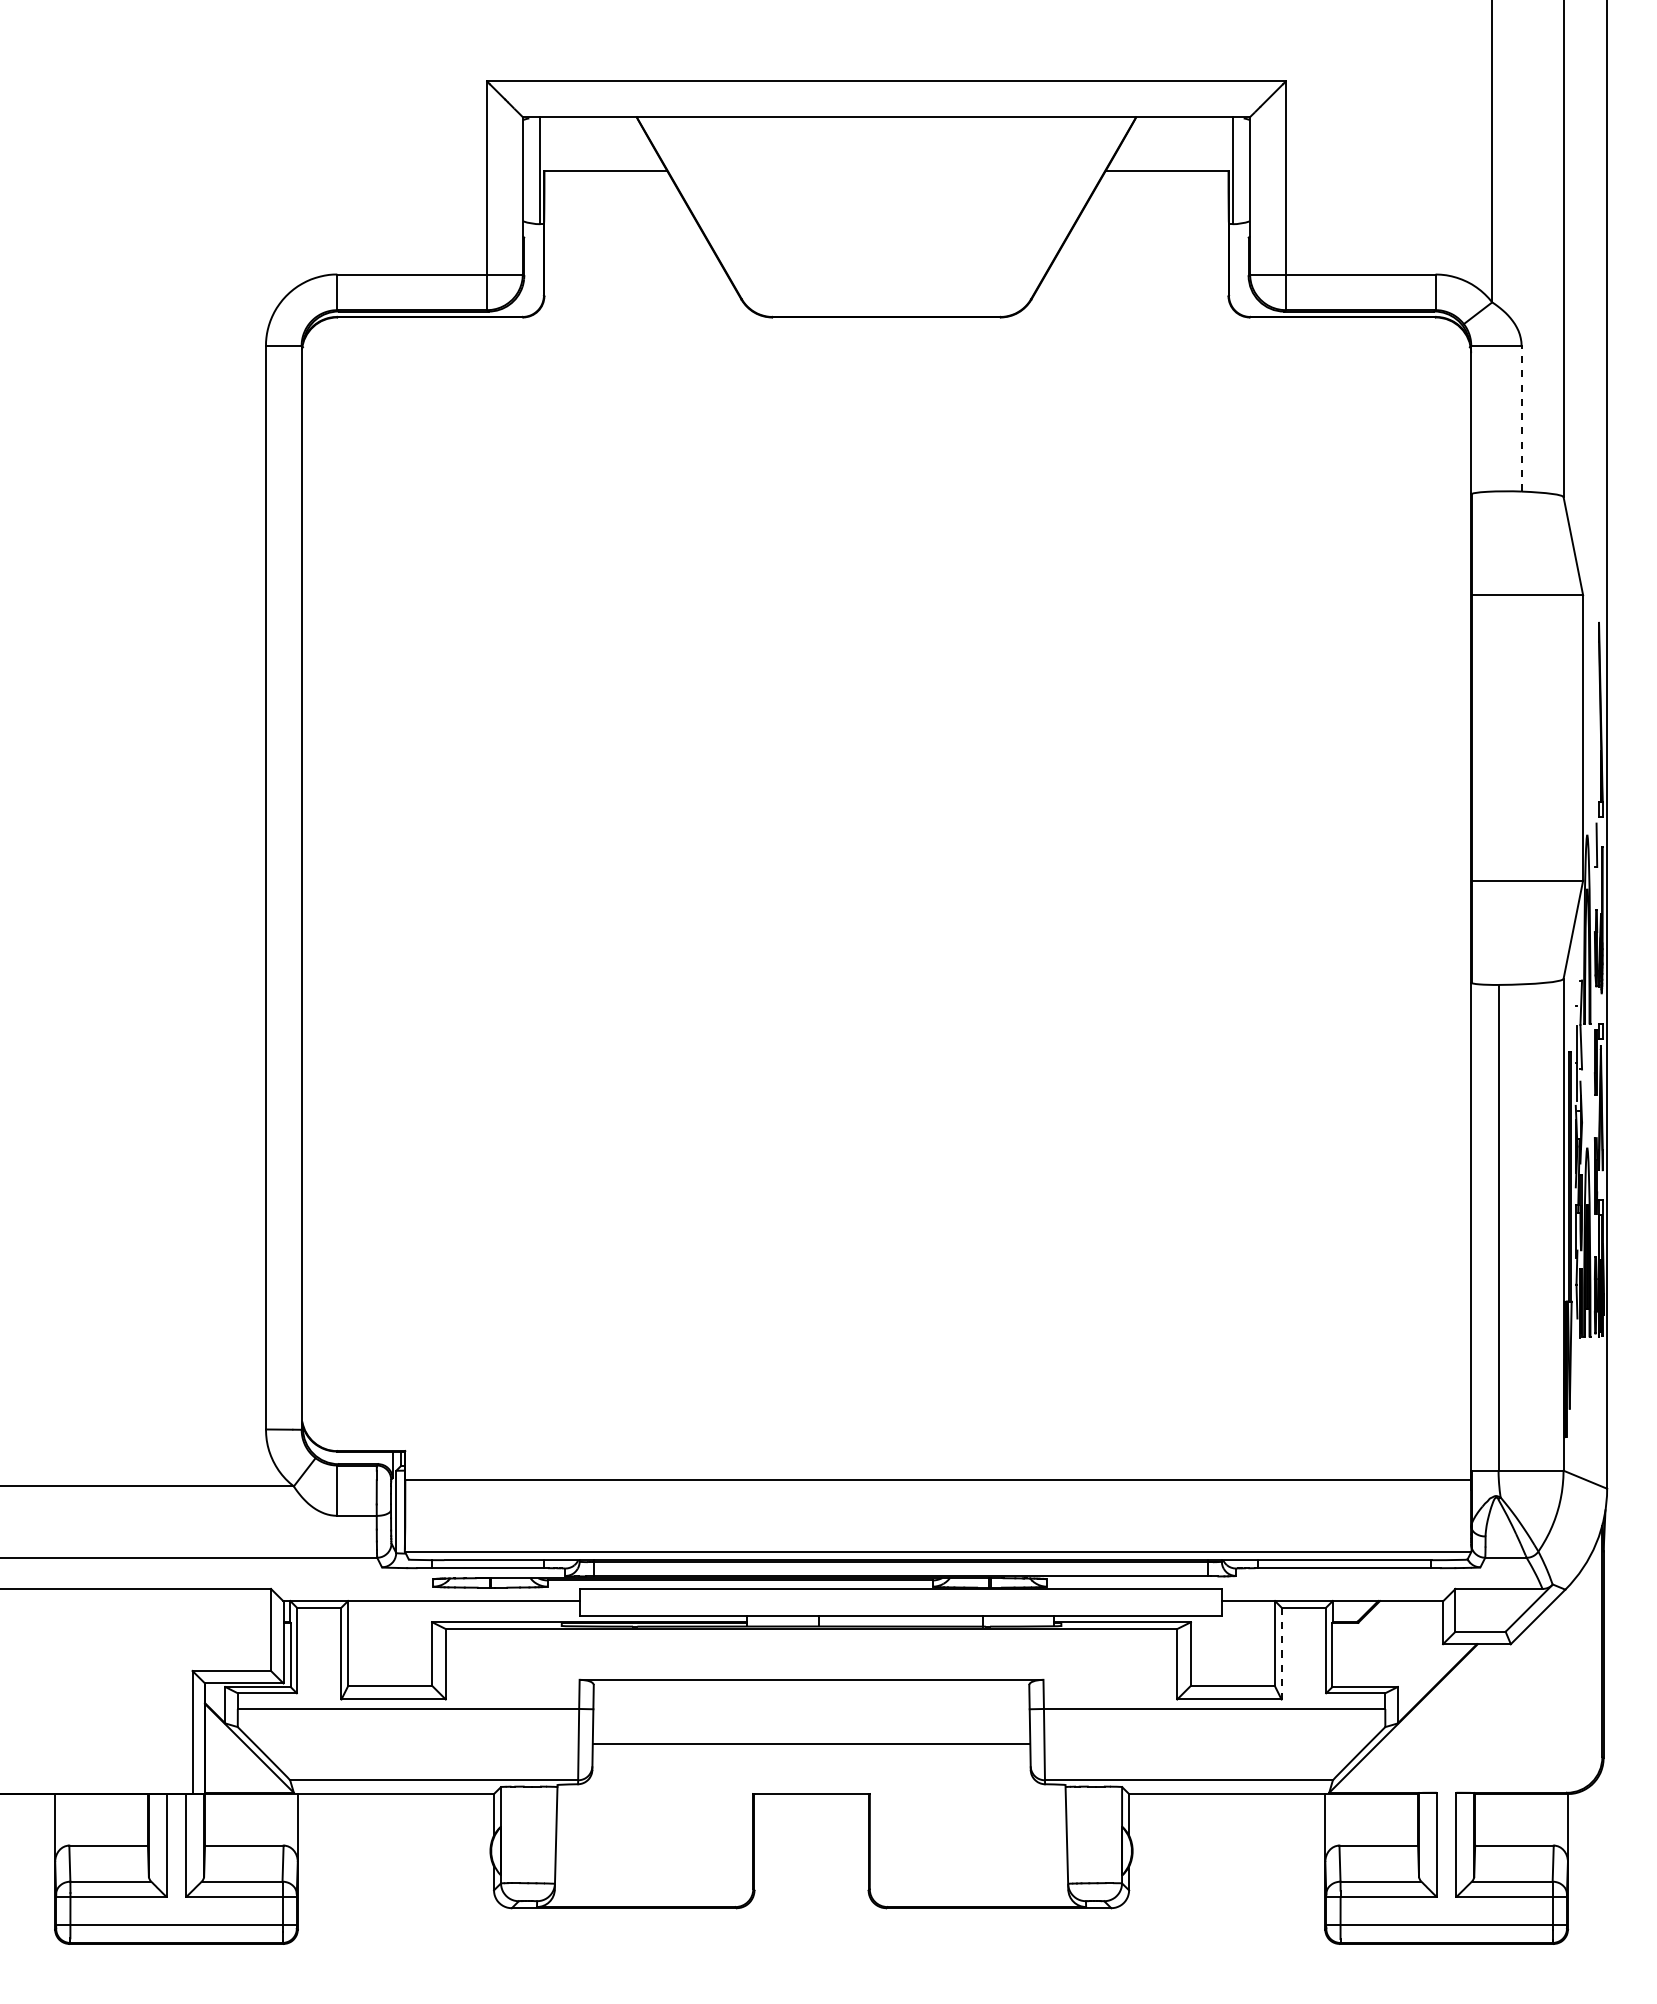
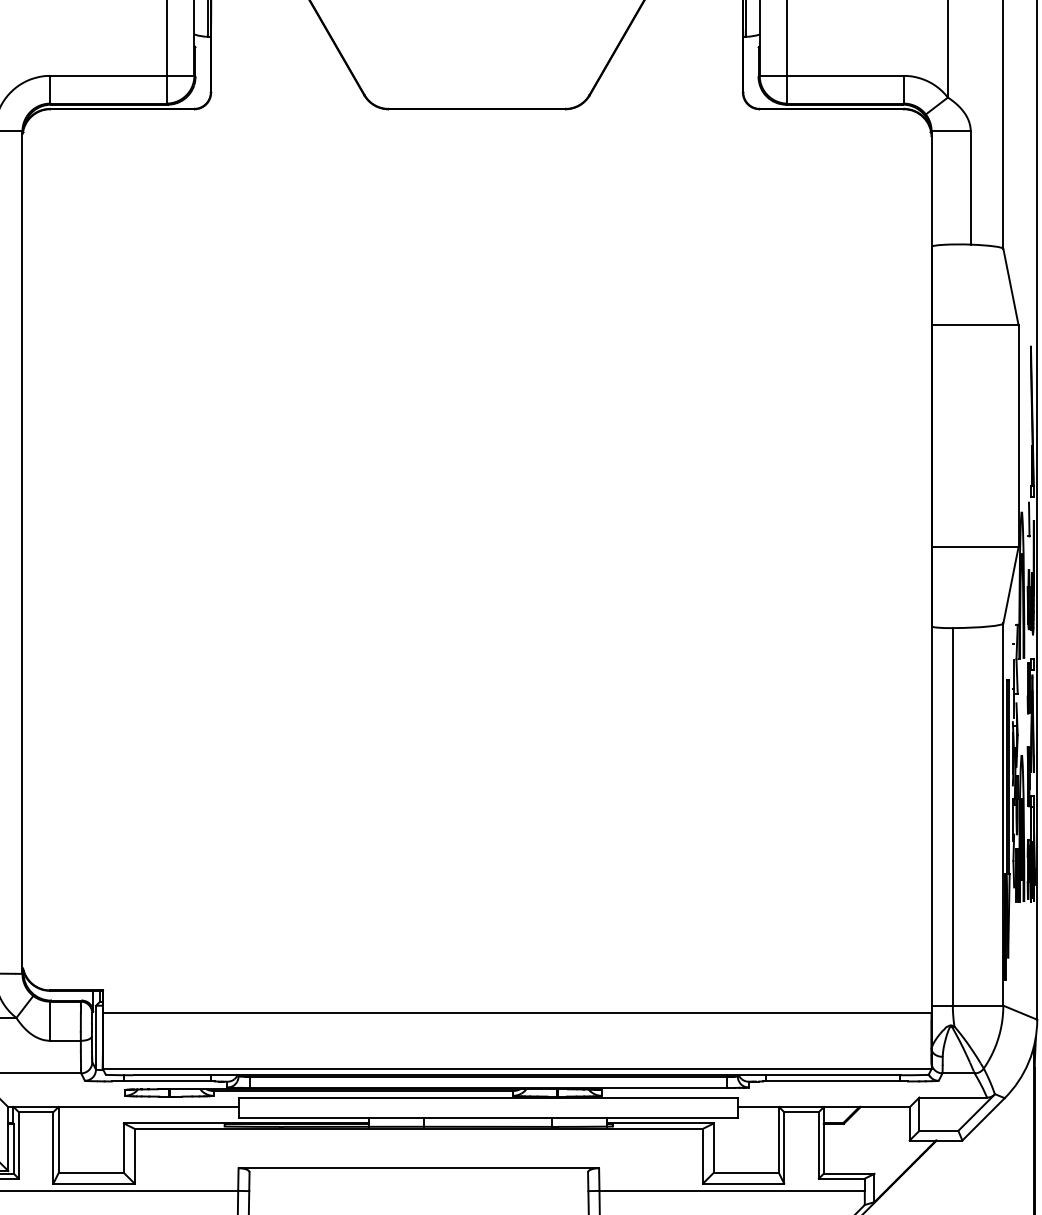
line: (1521, 418) -> (970, 187), dashed -> solid
line: (1281, 1653) -> (784, 1147), dashed -> solid

